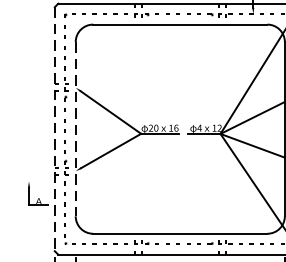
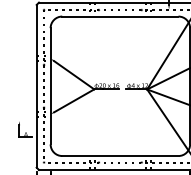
line: (54, 129) -> (36, 86), dashed -> solid
line: (75, 129) -> (50, 86), dashed -> solid

